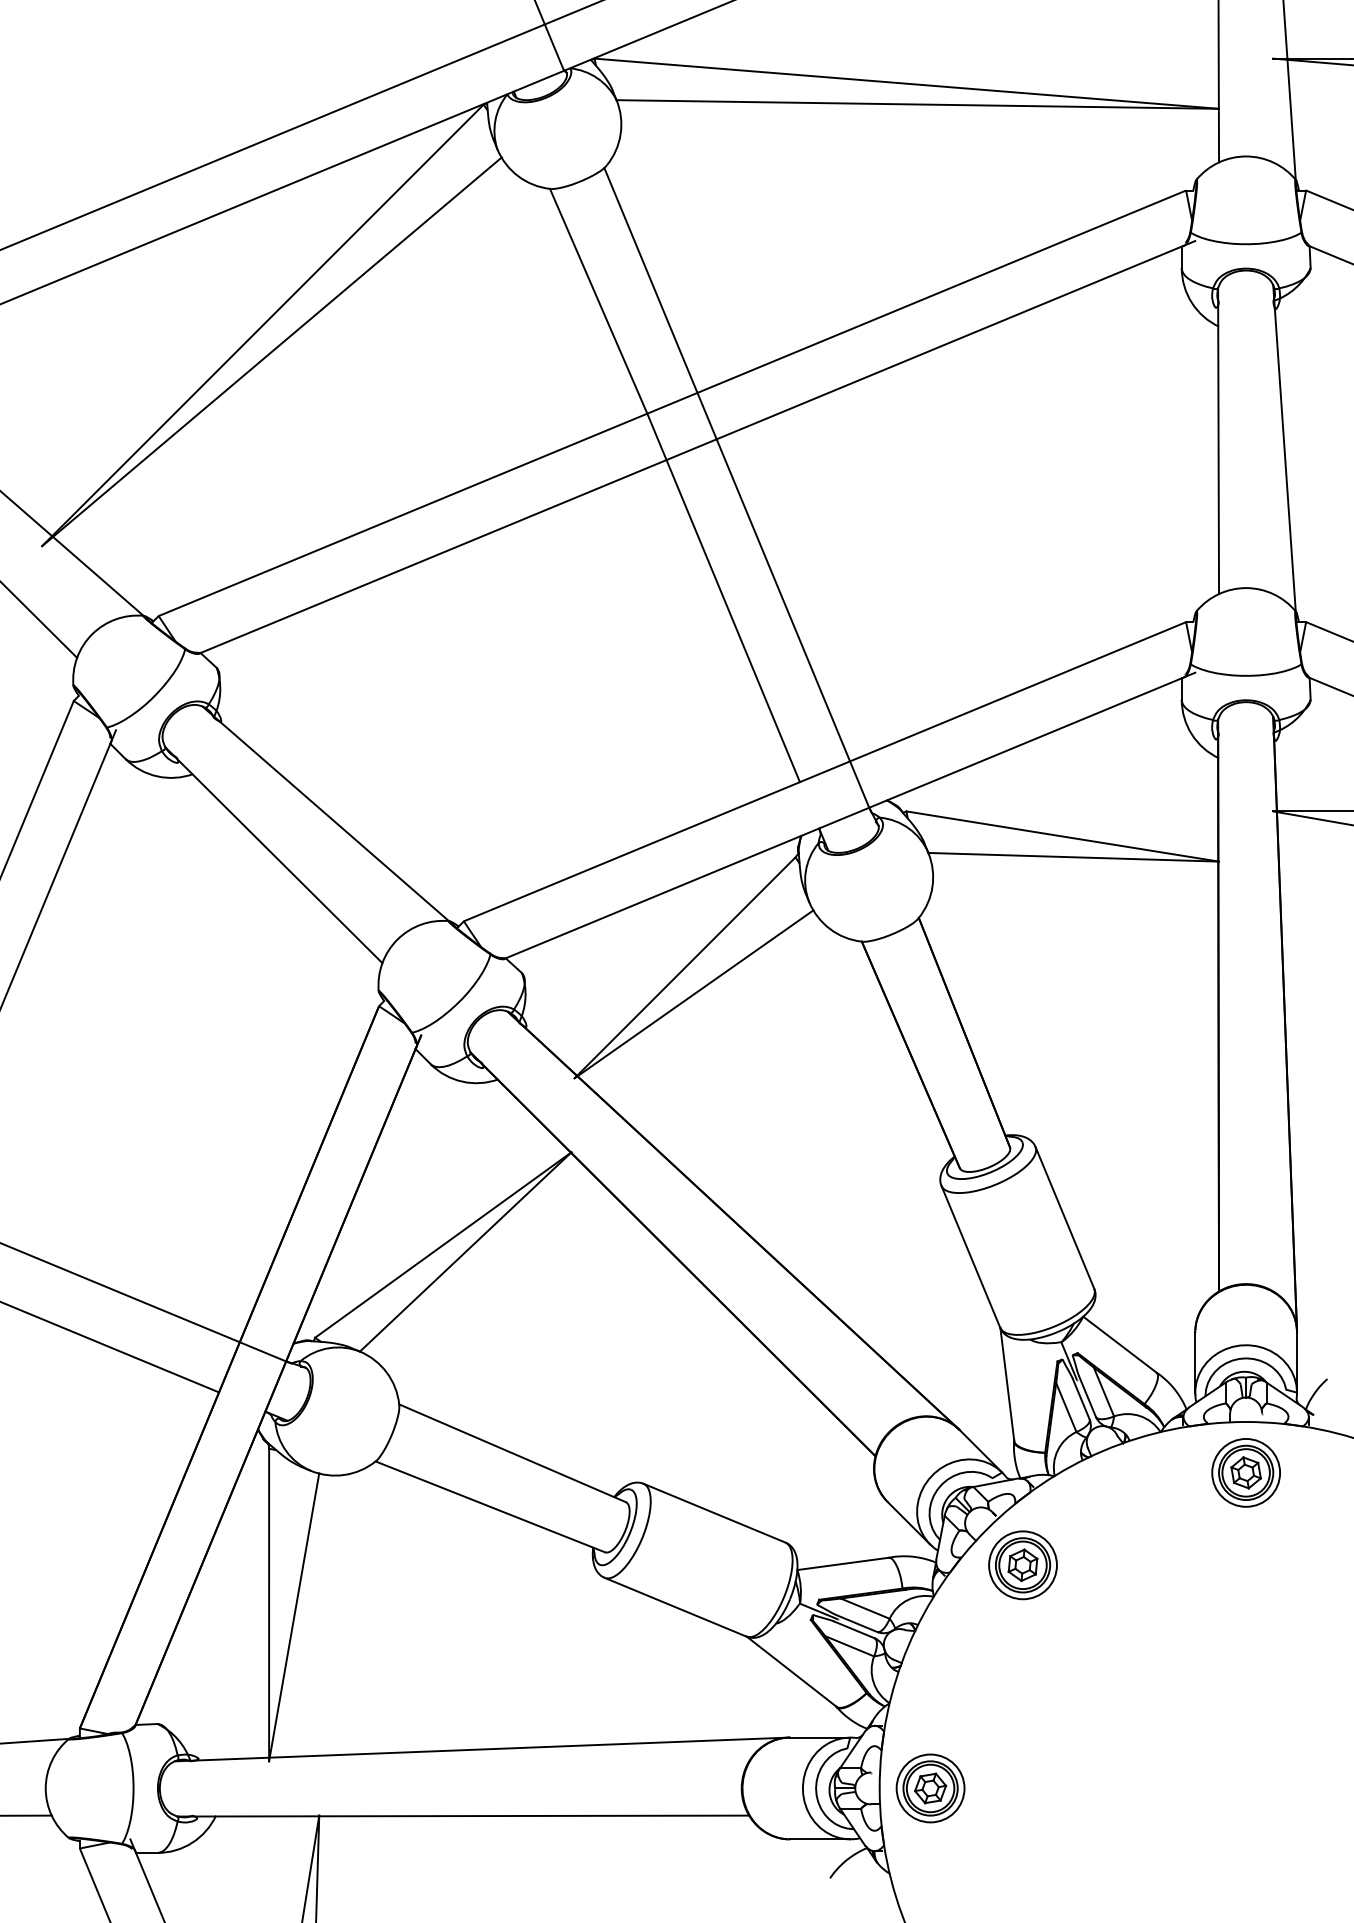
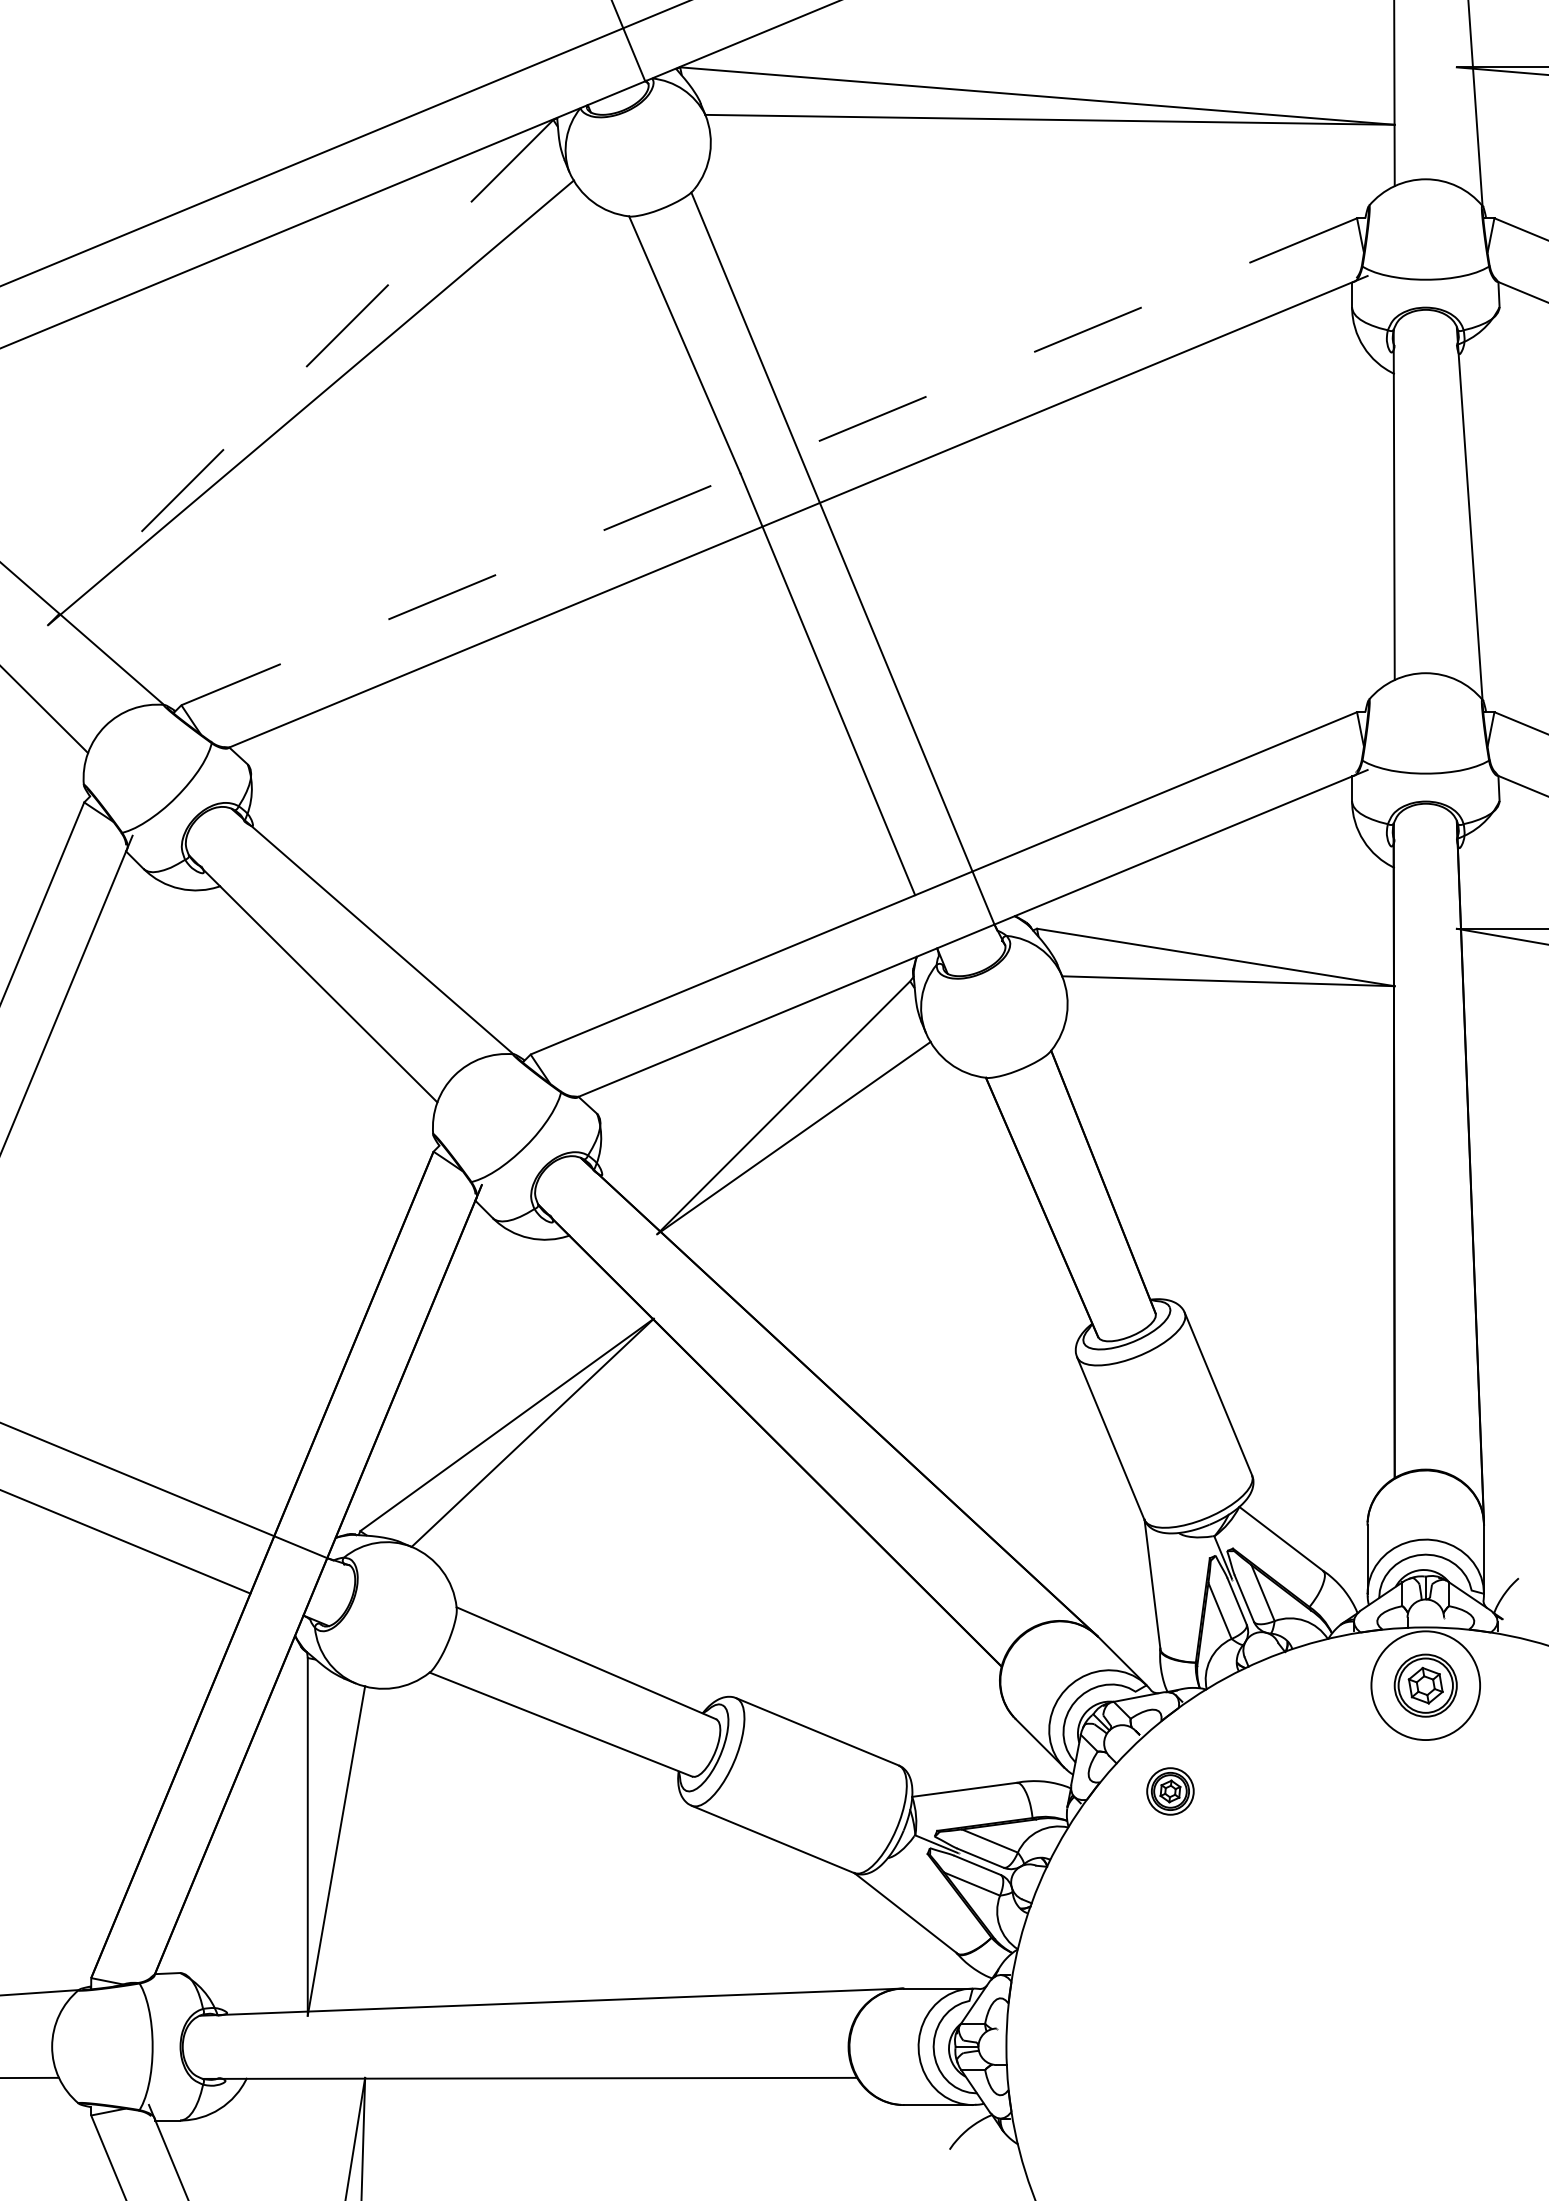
line: (262, 325) -> (300, 372), solid -> dashed
line: (672, 403) -> (769, 461), solid -> dashed
circle: (1245, 1472) -> (1425, 1685), size x1.4
part: (1023, 1565) -> (1170, 1791), size x0.6
part: (930, 1788) -> (1064, 2046), removed

